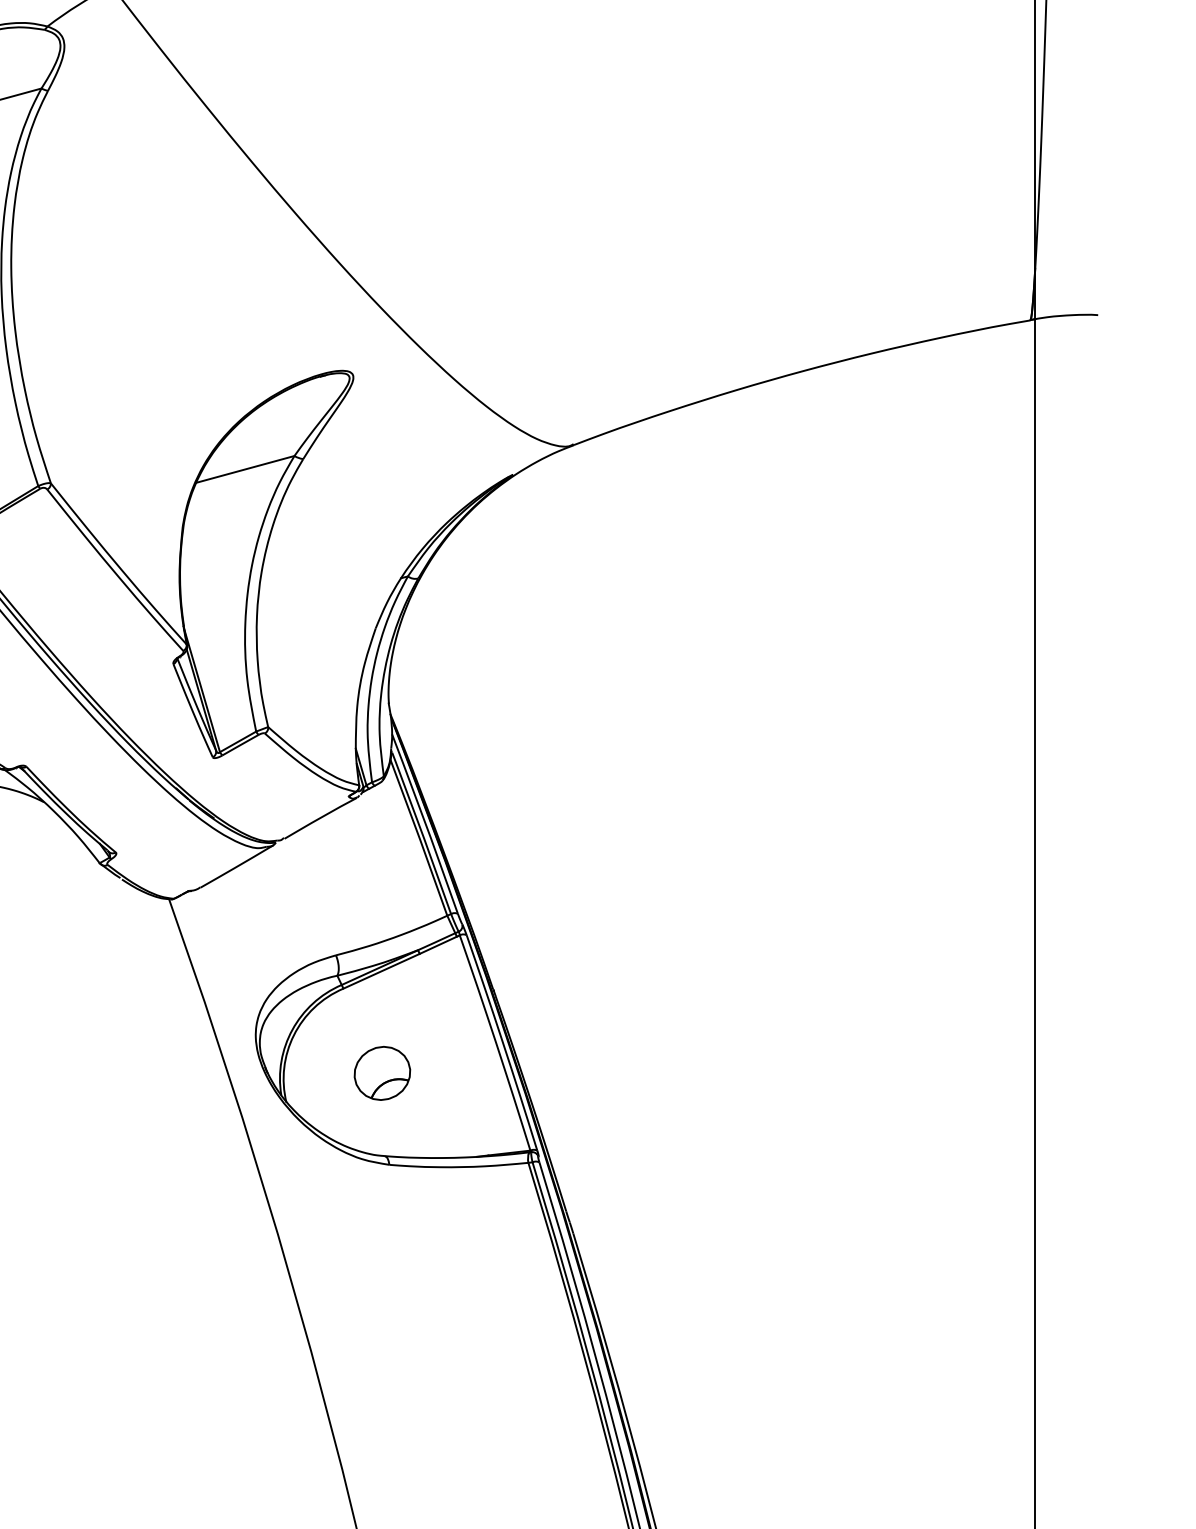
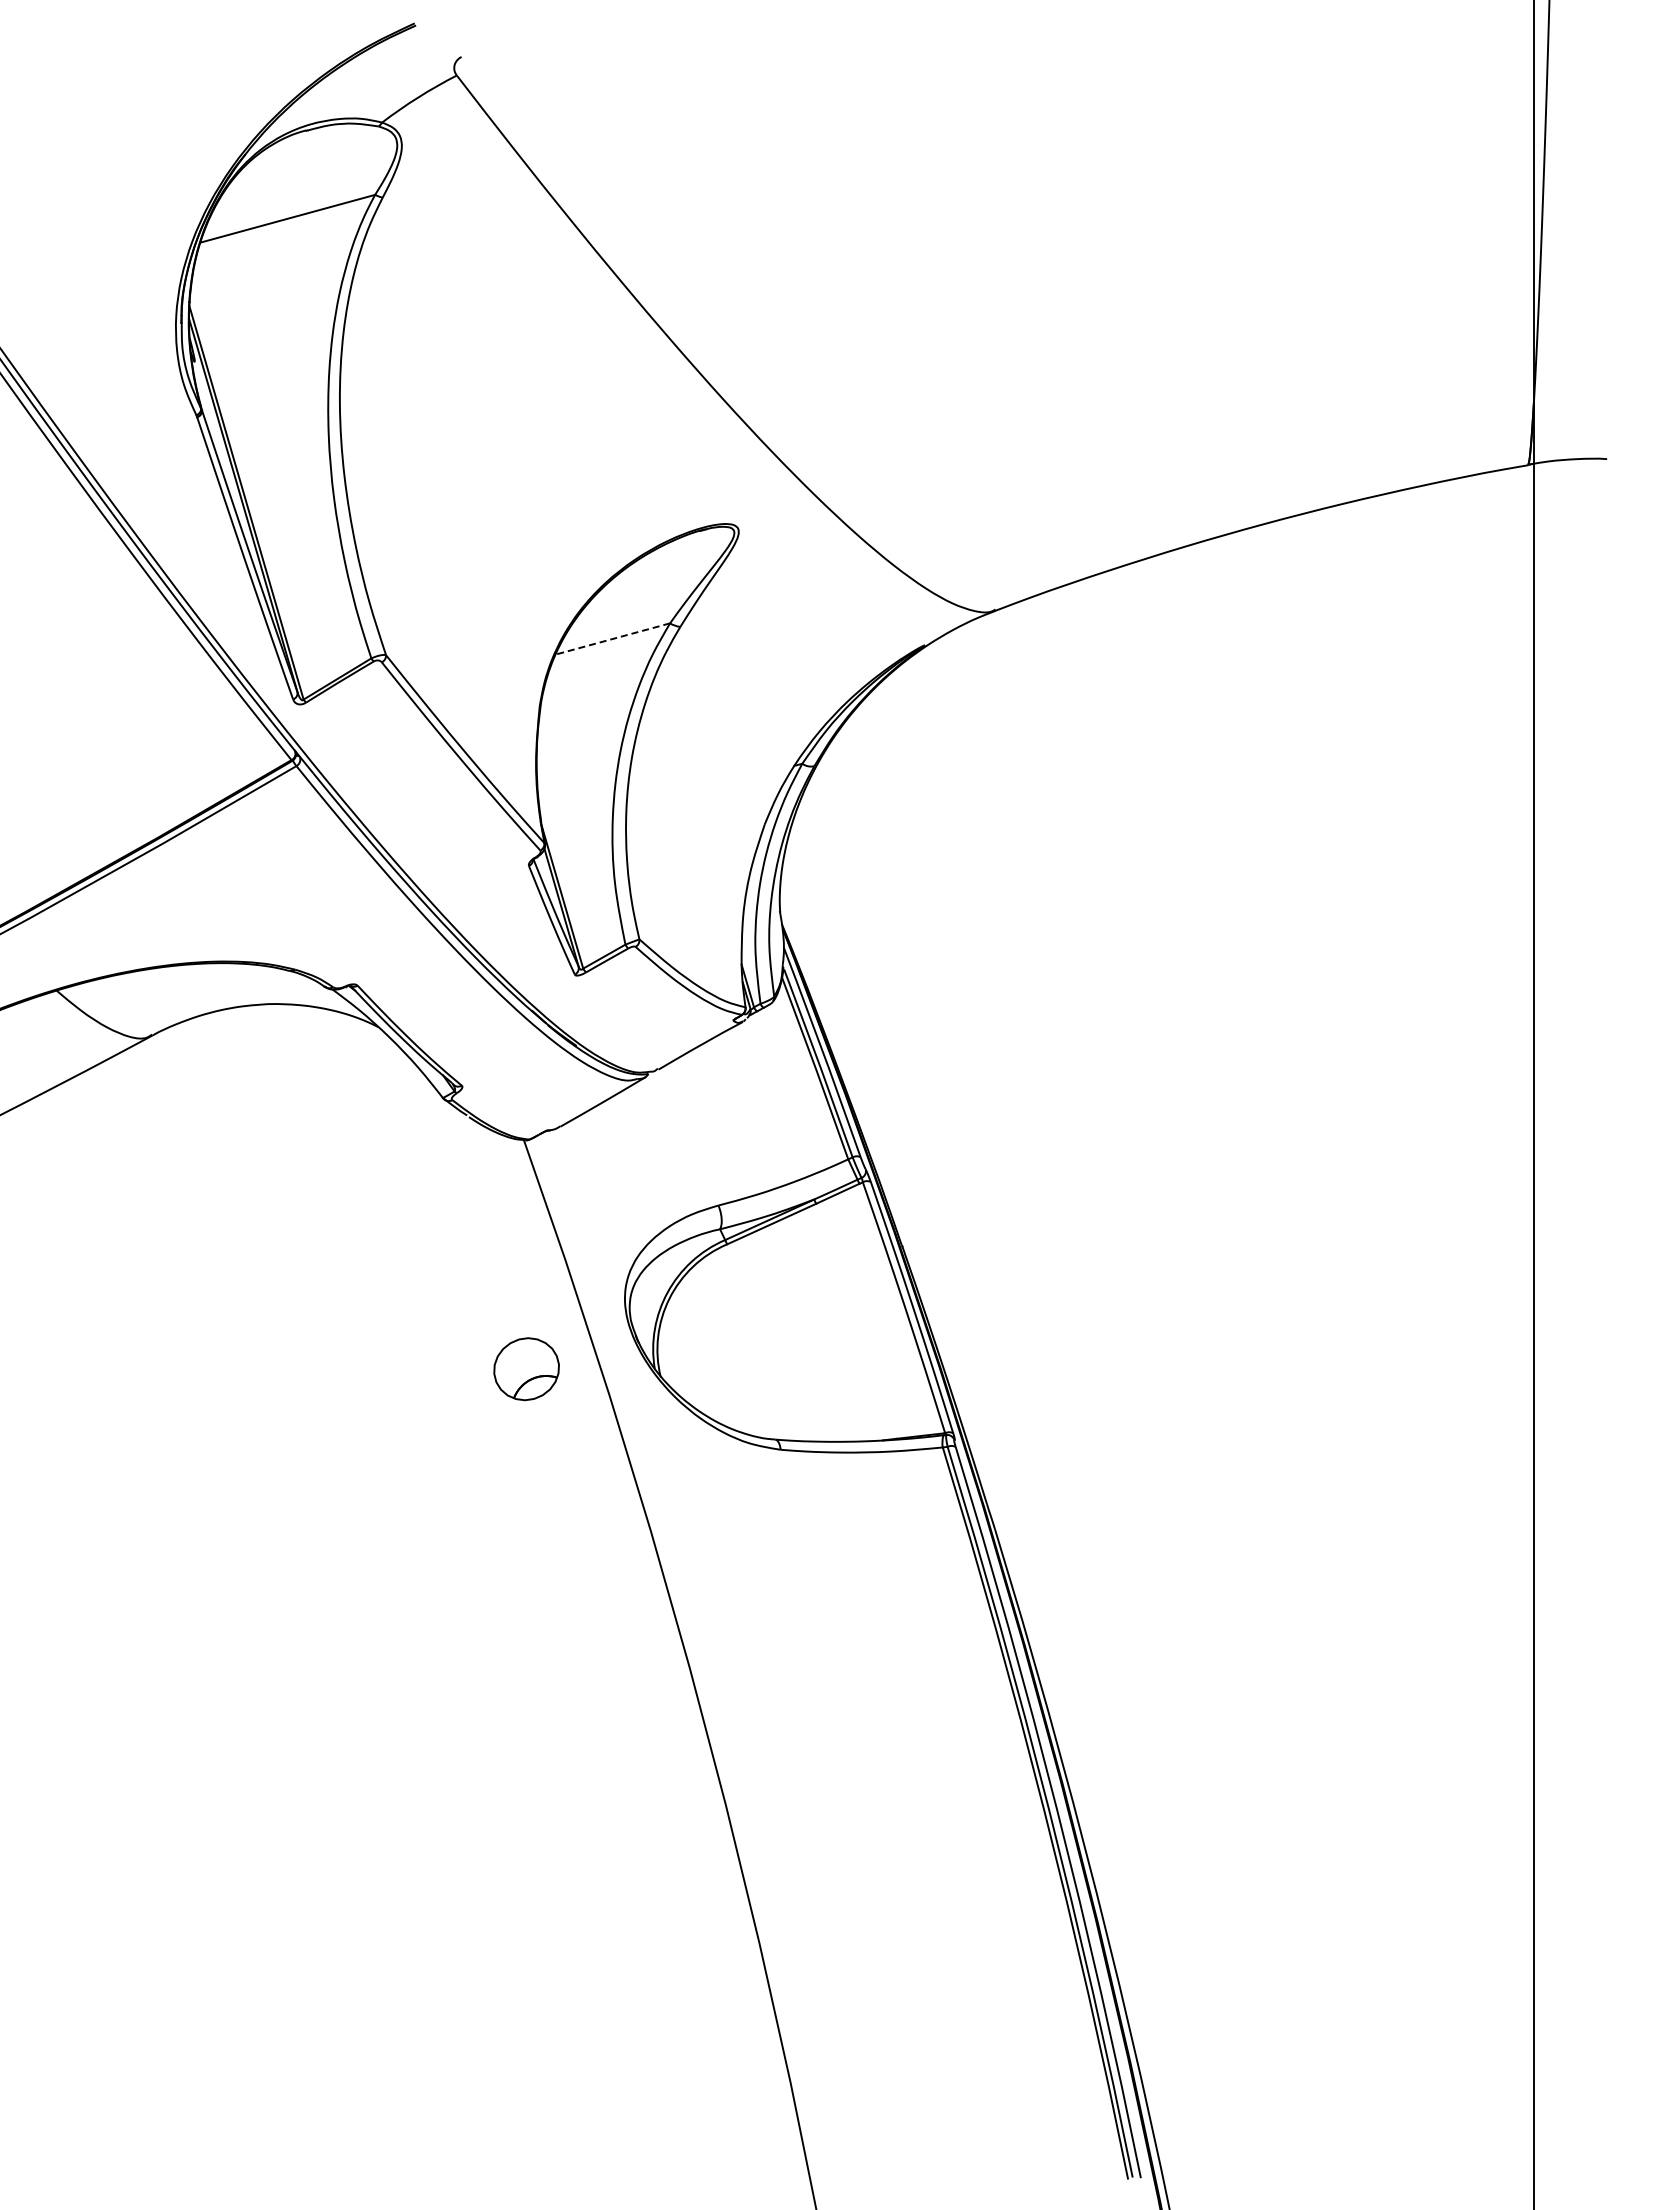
line: (245, 469) -> (612, 639), solid -> dashed
part: (382, 1073) -> (526, 1369), moved

